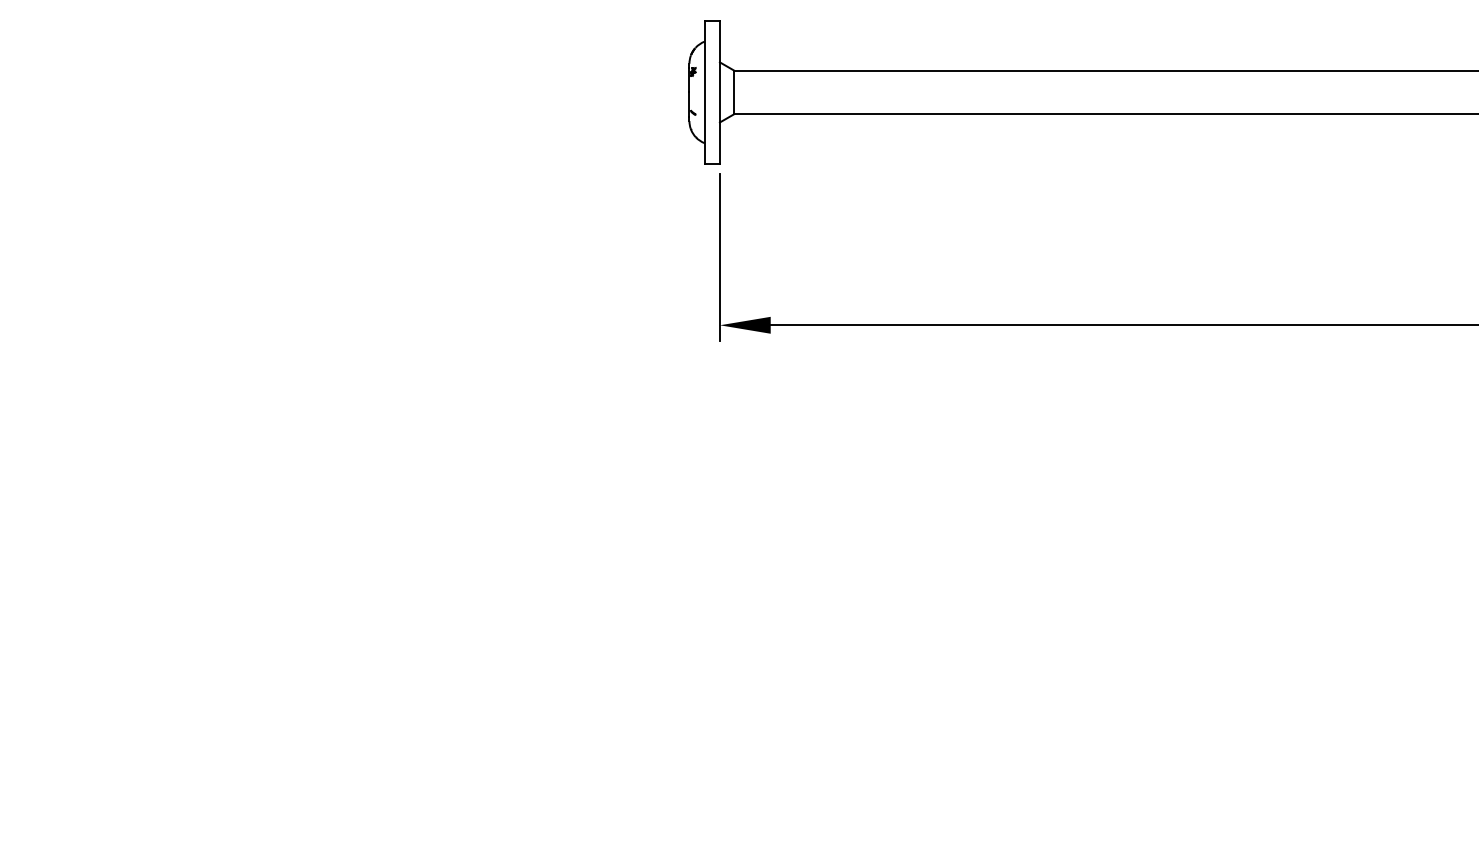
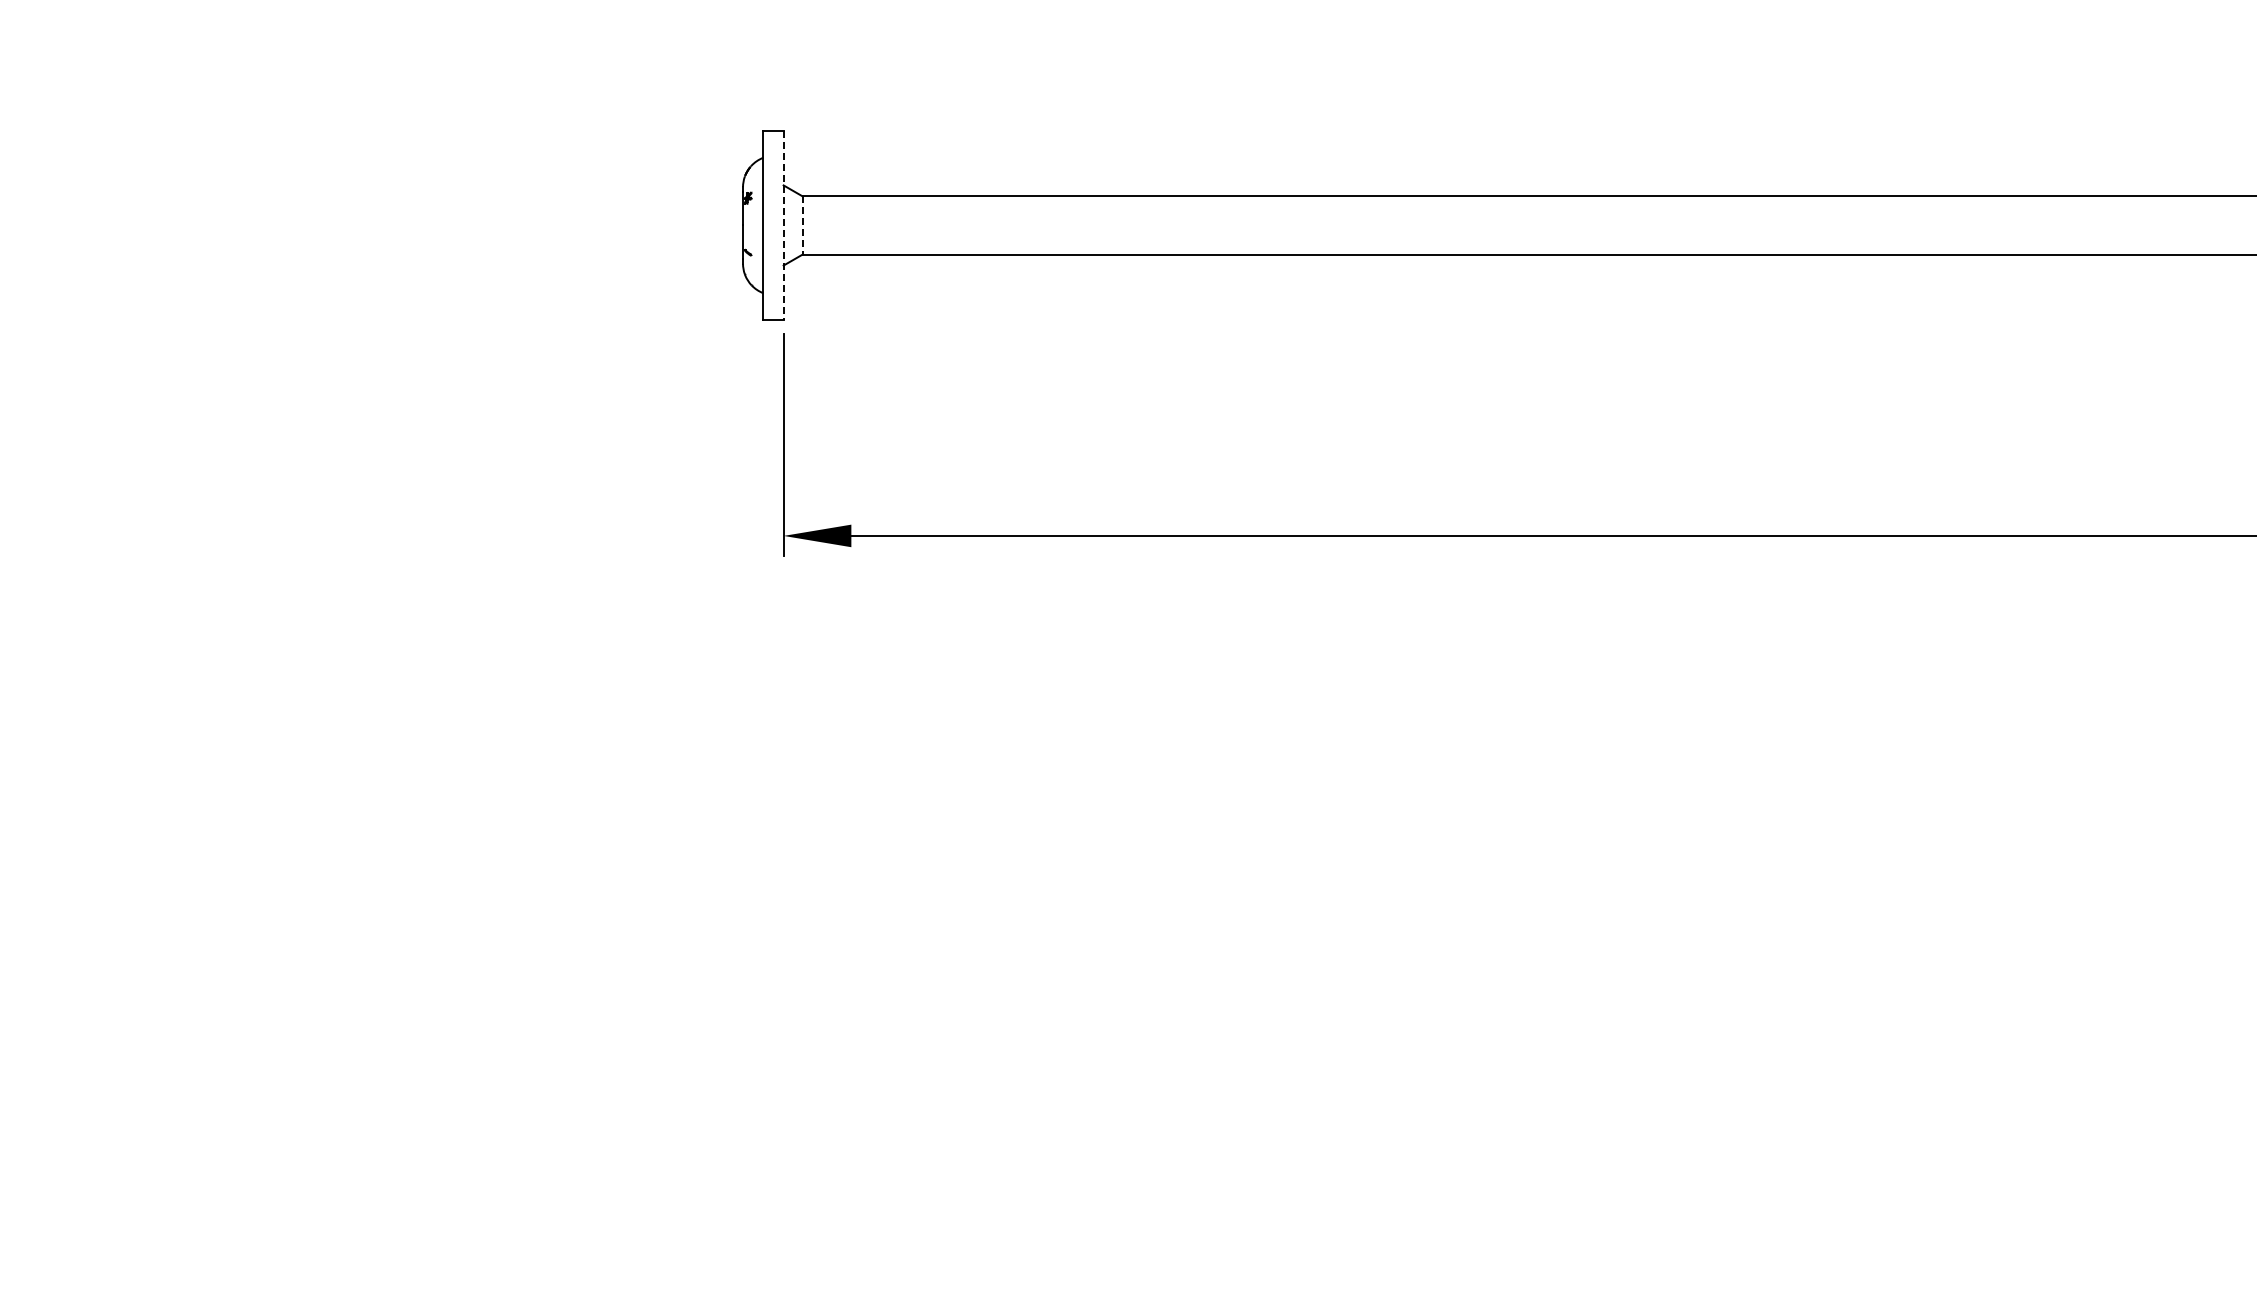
line: (719, 92) -> (783, 225), solid -> dashed
line: (734, 92) -> (802, 225), solid -> dashed

